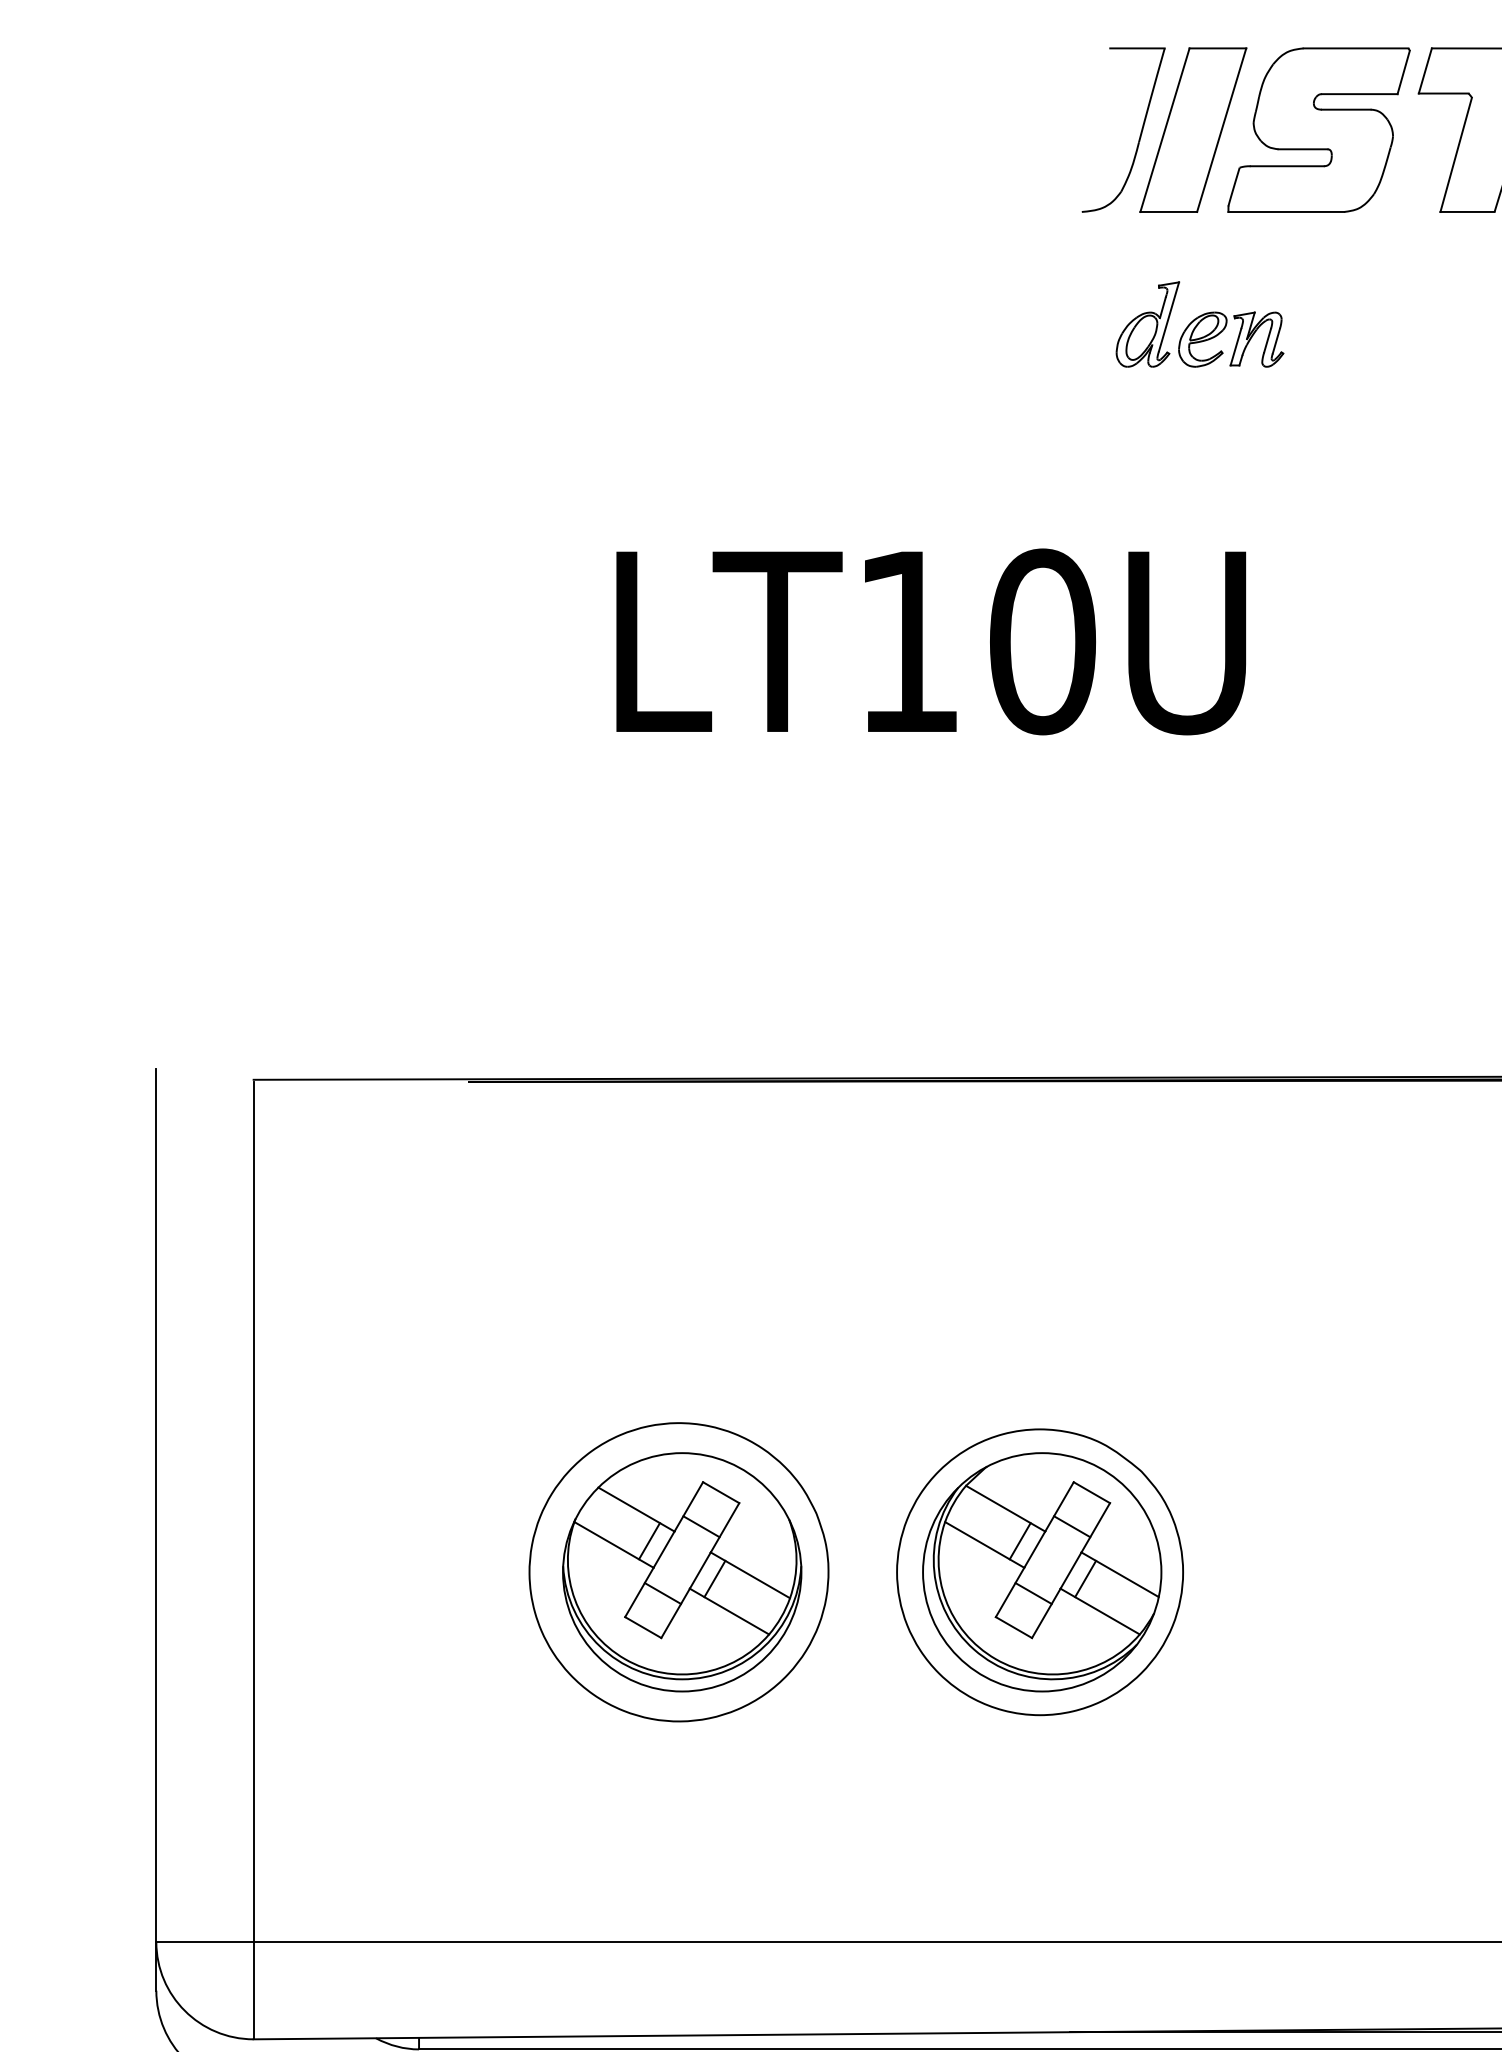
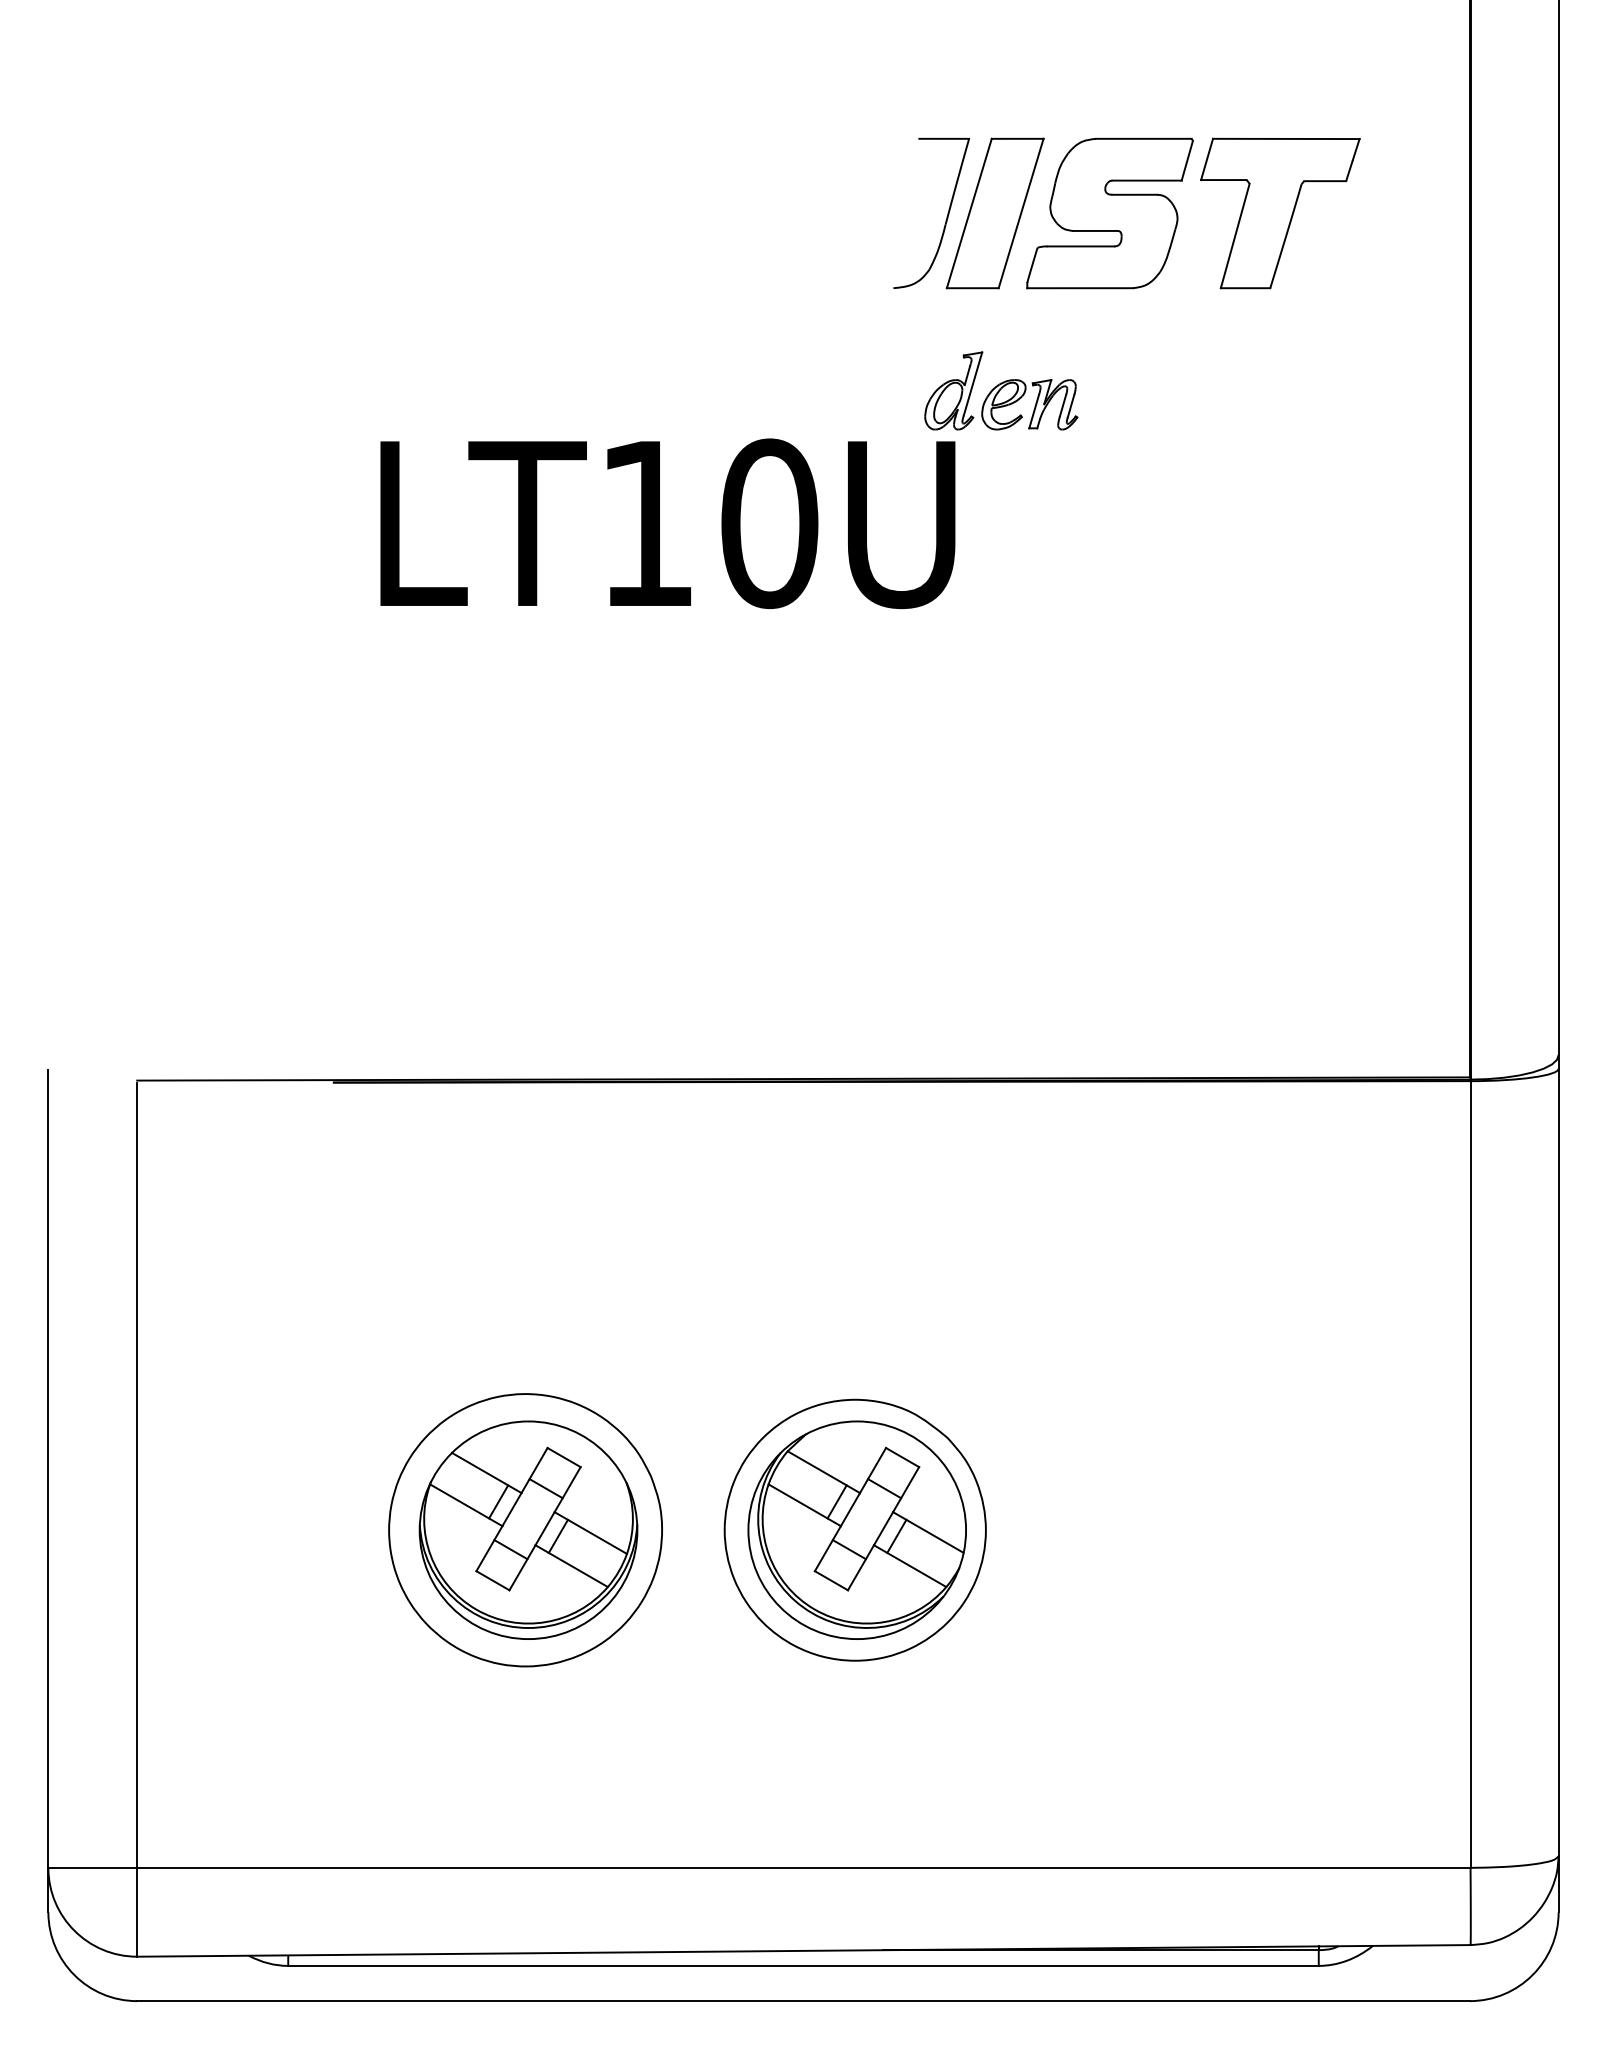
text: (930, 641) -> (667, 523), moved

